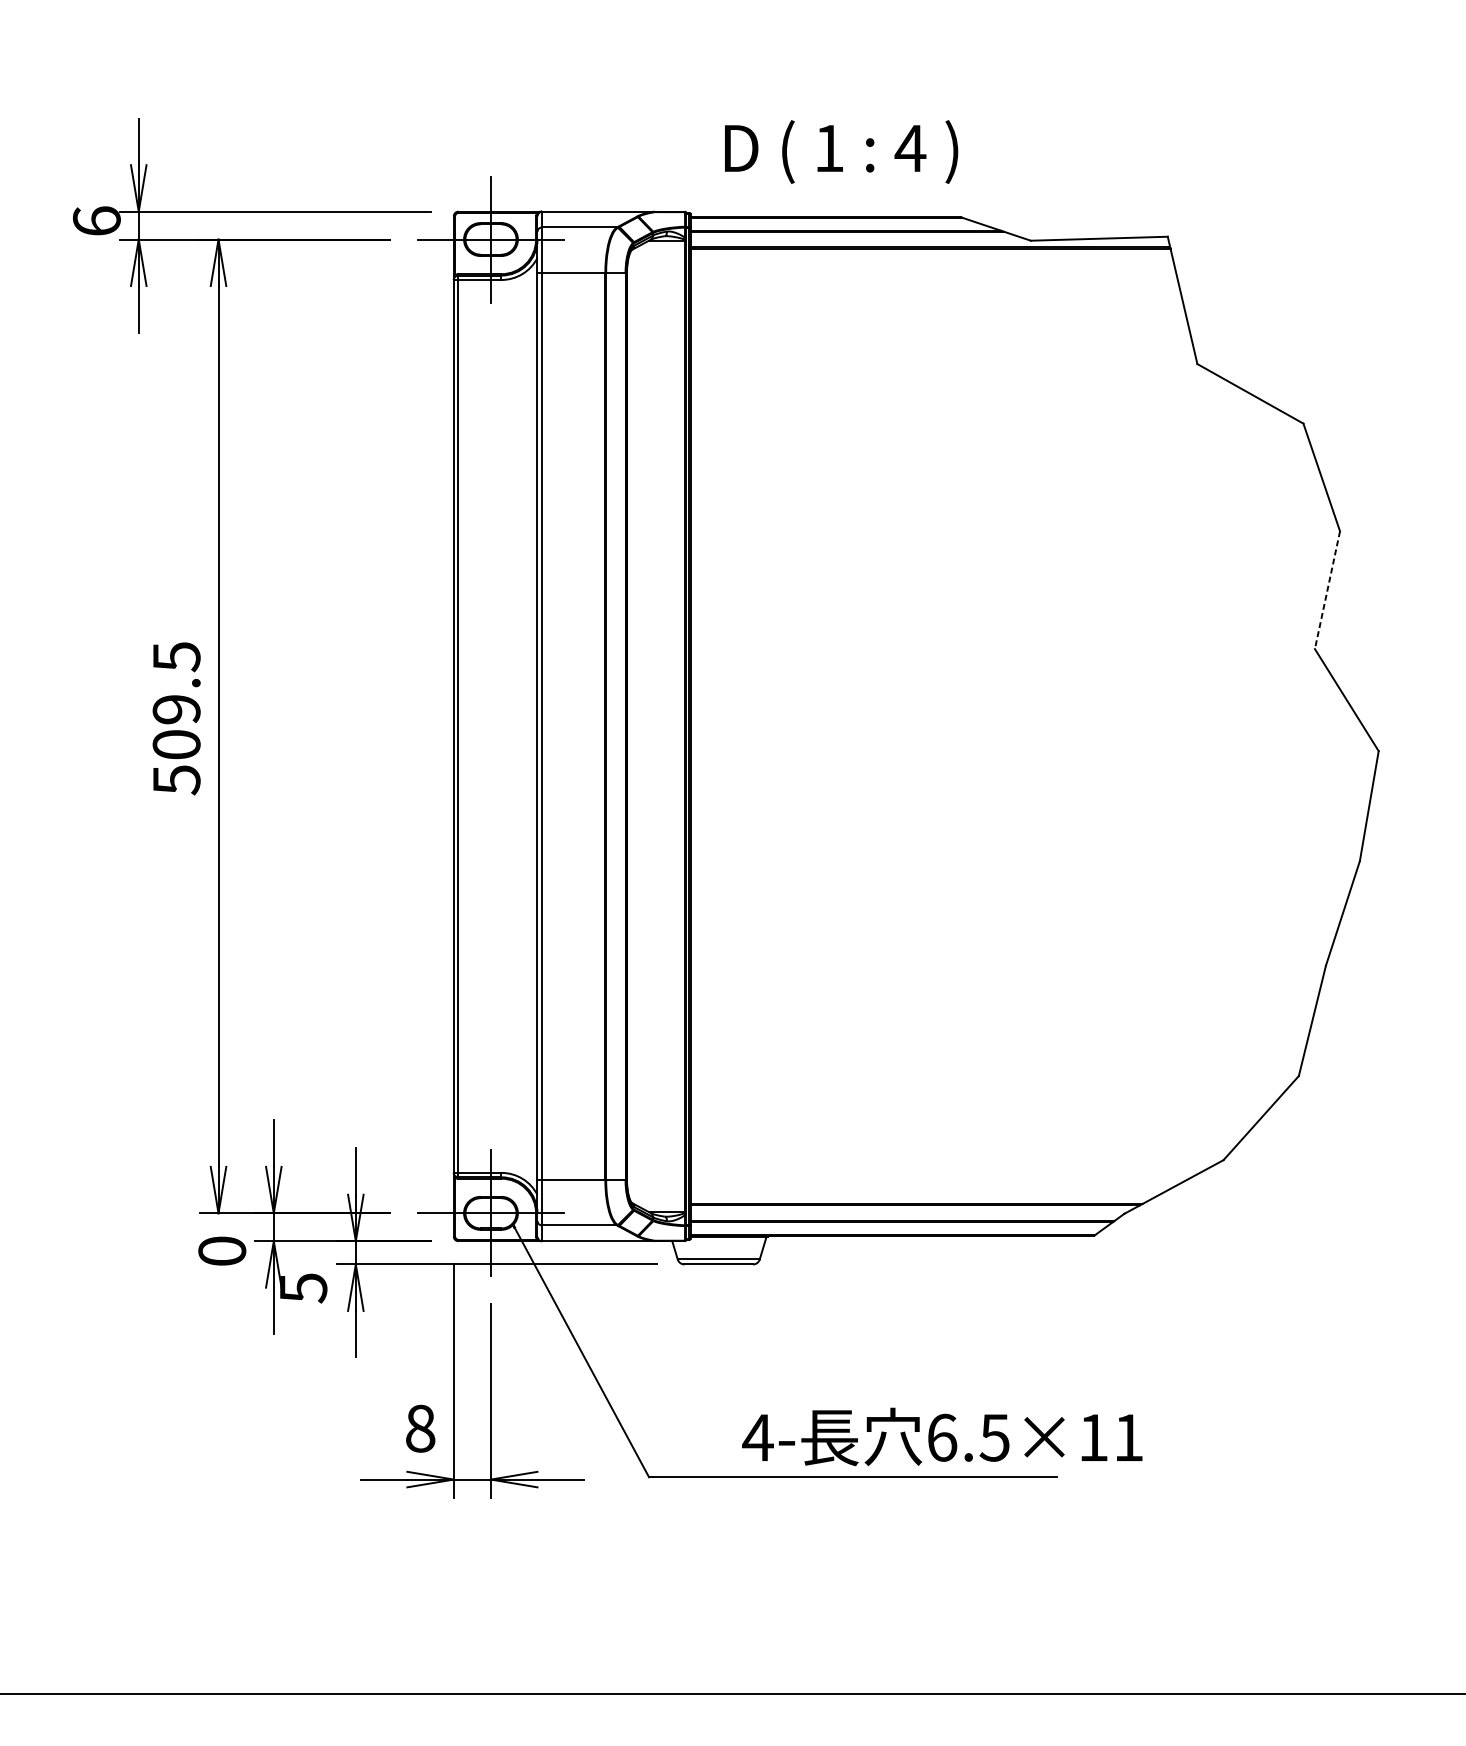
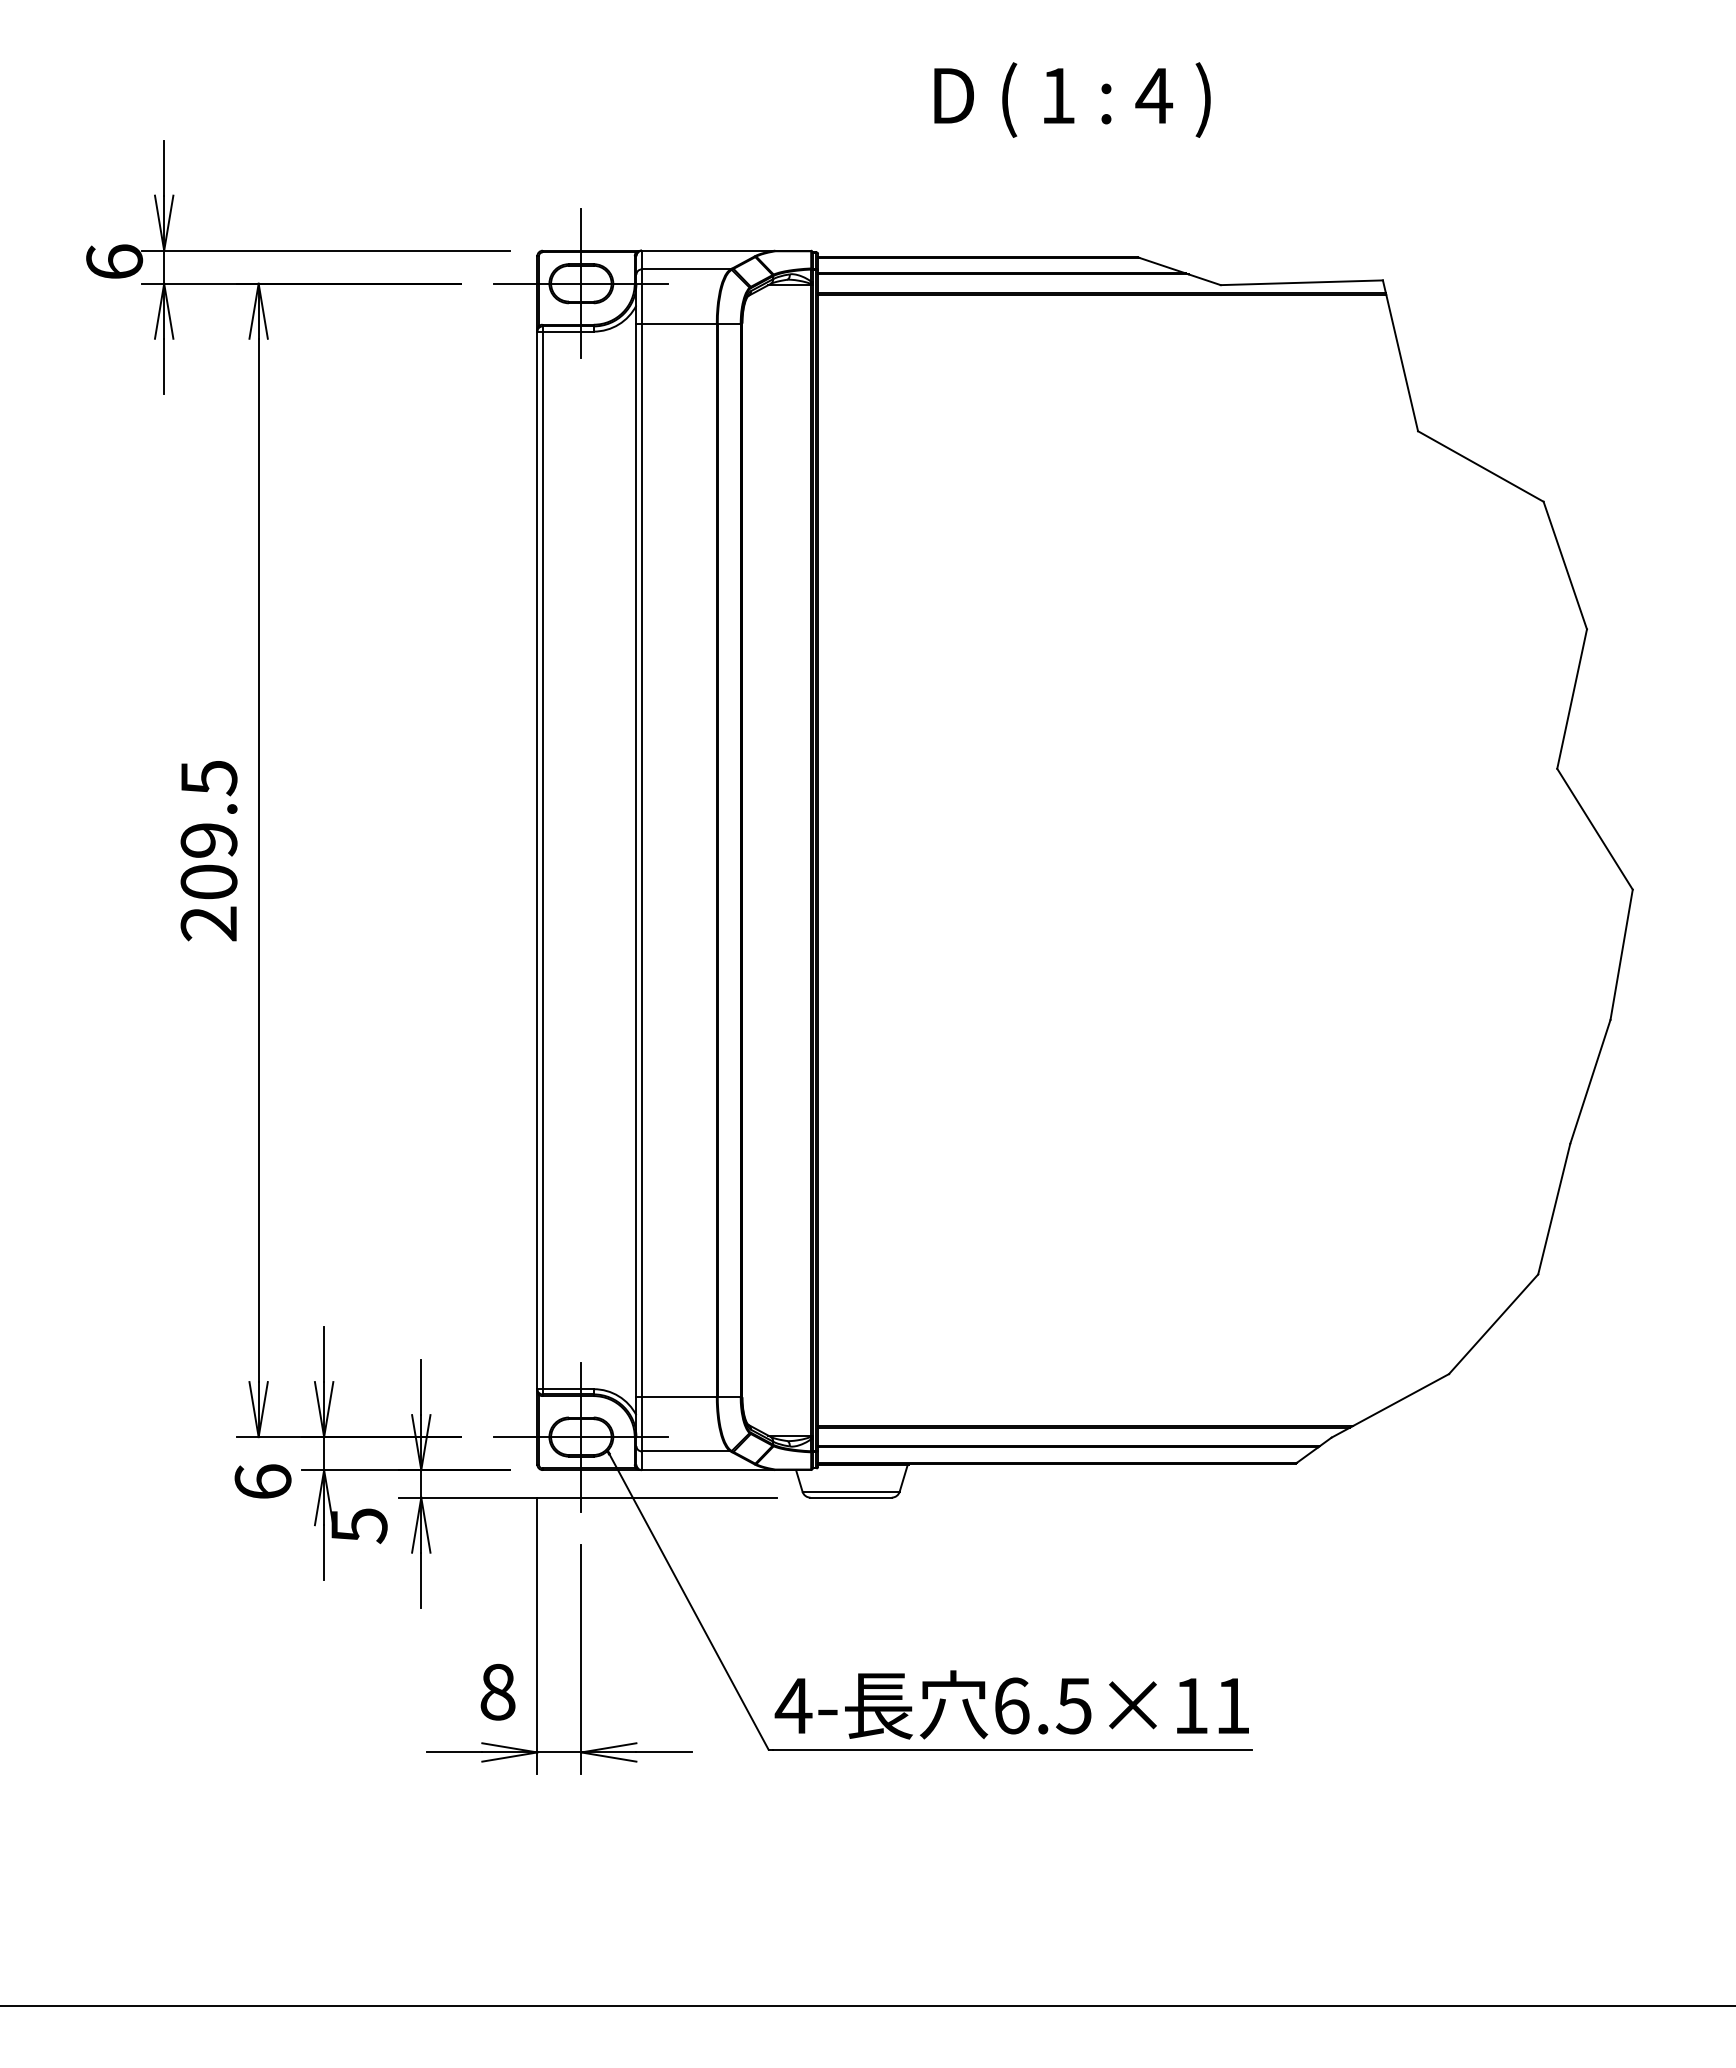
text: (841, 151) -> (1072, 99), moved
line: (1327, 590) -> (1572, 699), dashed -> solid
text: (176, 780) -> (208, 924), 509.5 -> 209.5
text: (221, 1250) -> (262, 1481), 0 -> 6
text: (941, 1436) -> (1011, 1704), moved

